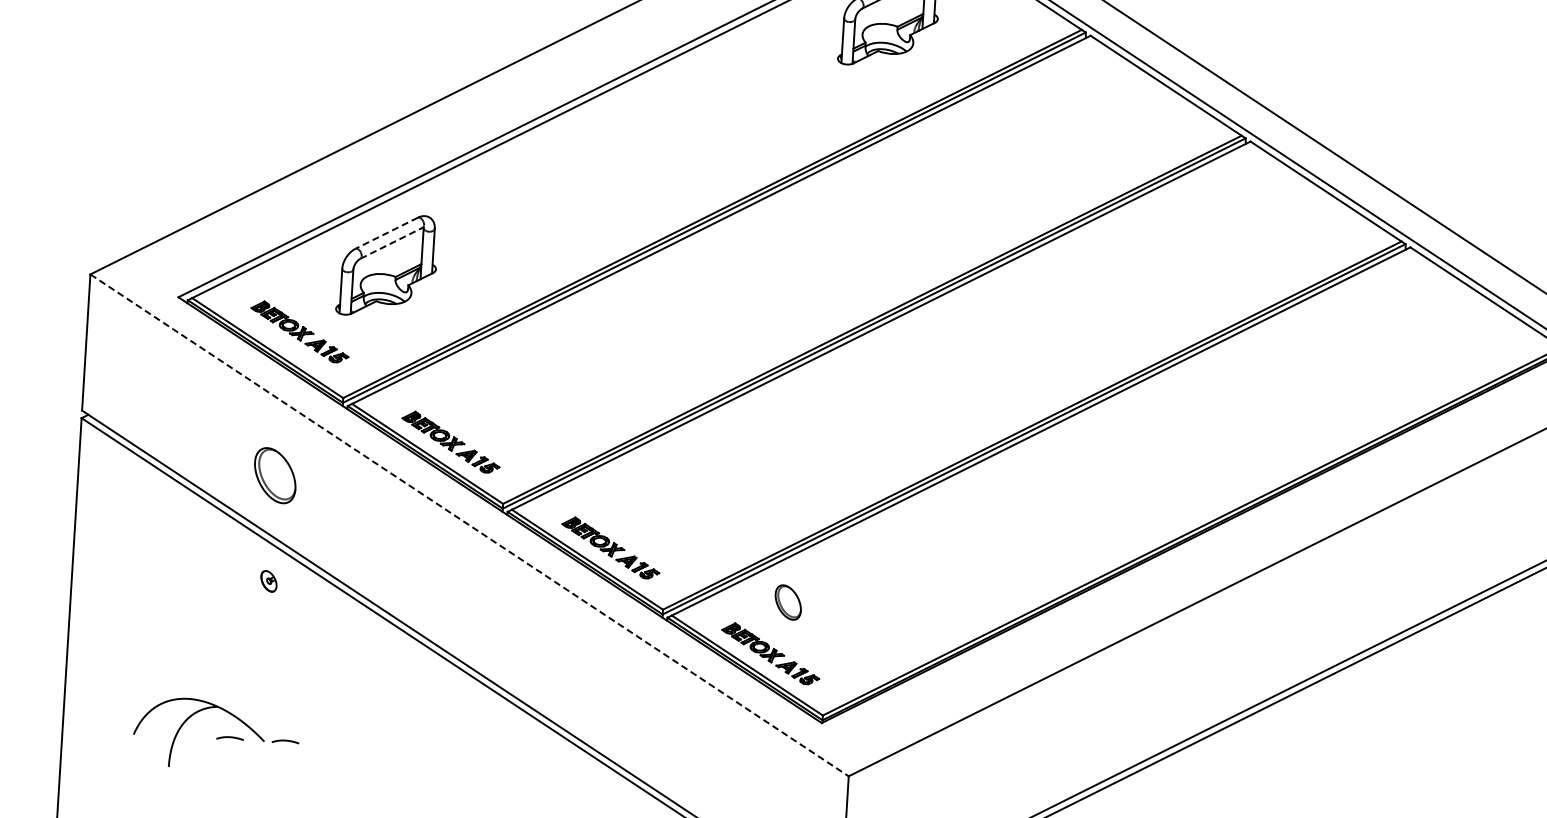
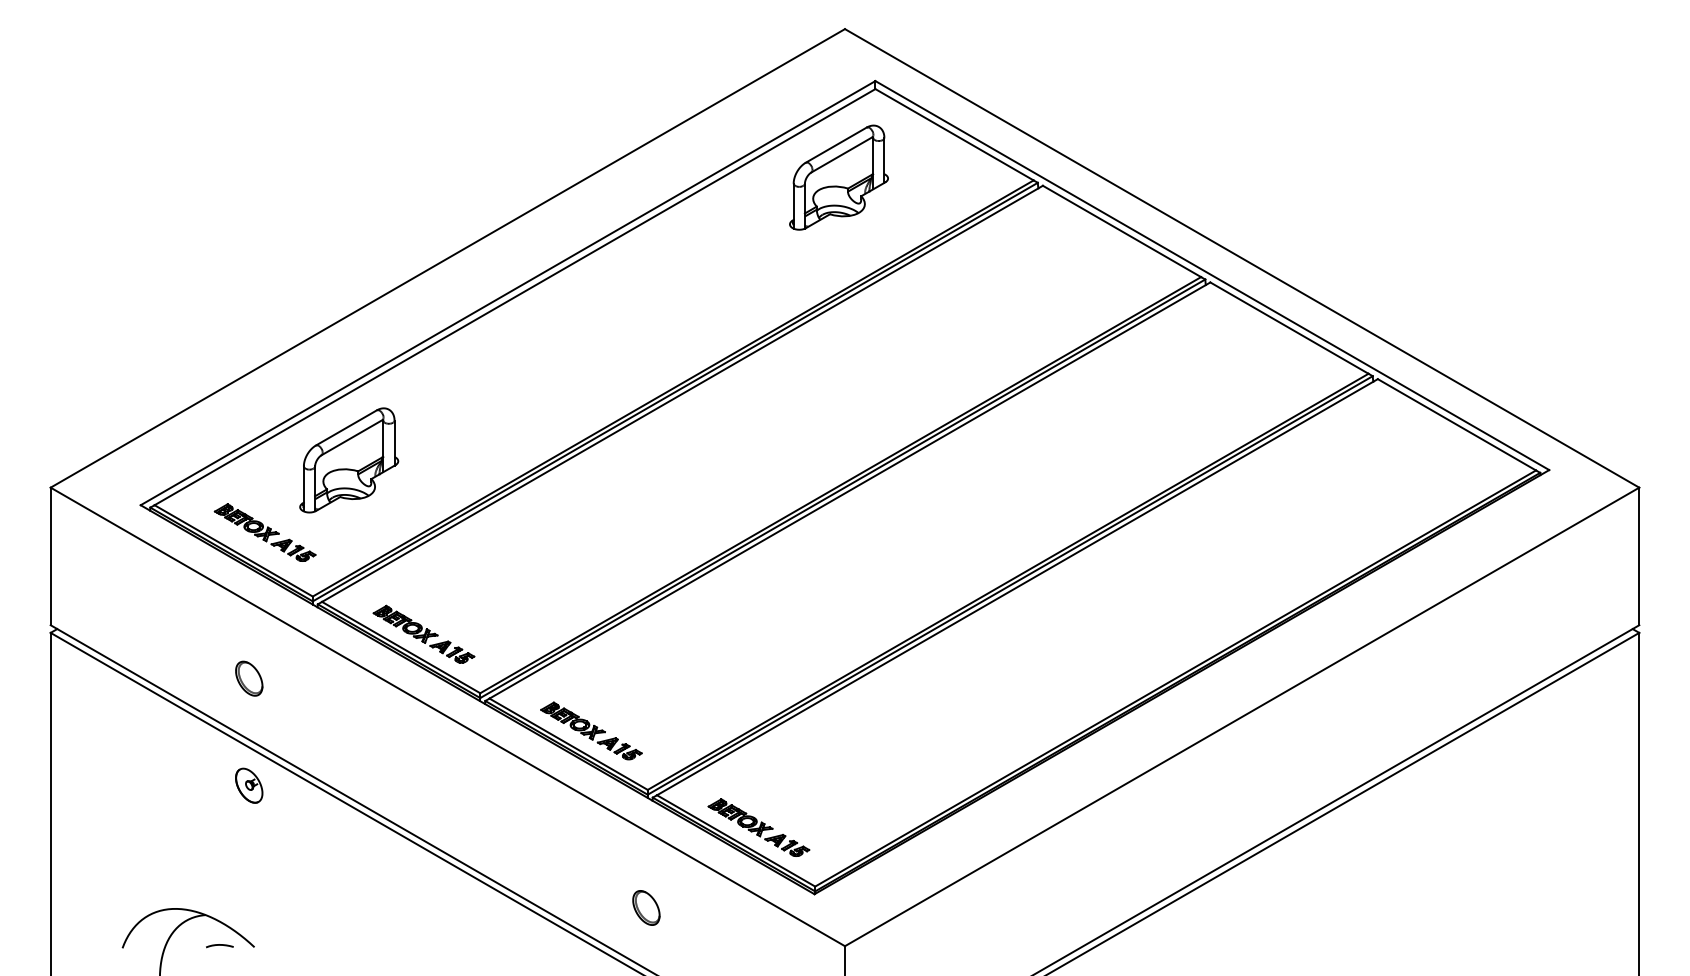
line: (385, 233) -> (345, 428), dashed -> solid
line: (392, 243) -> (352, 437), dashed -> solid
part: (275, 475) -> (249, 678), size x0.62
line: (469, 524) -> (447, 716), dashed -> solid
part: (269, 581) -> (249, 785), size x1.67
part: (788, 602) -> (646, 907), moved
curve: (285, 741) -> (275, 945), removed

